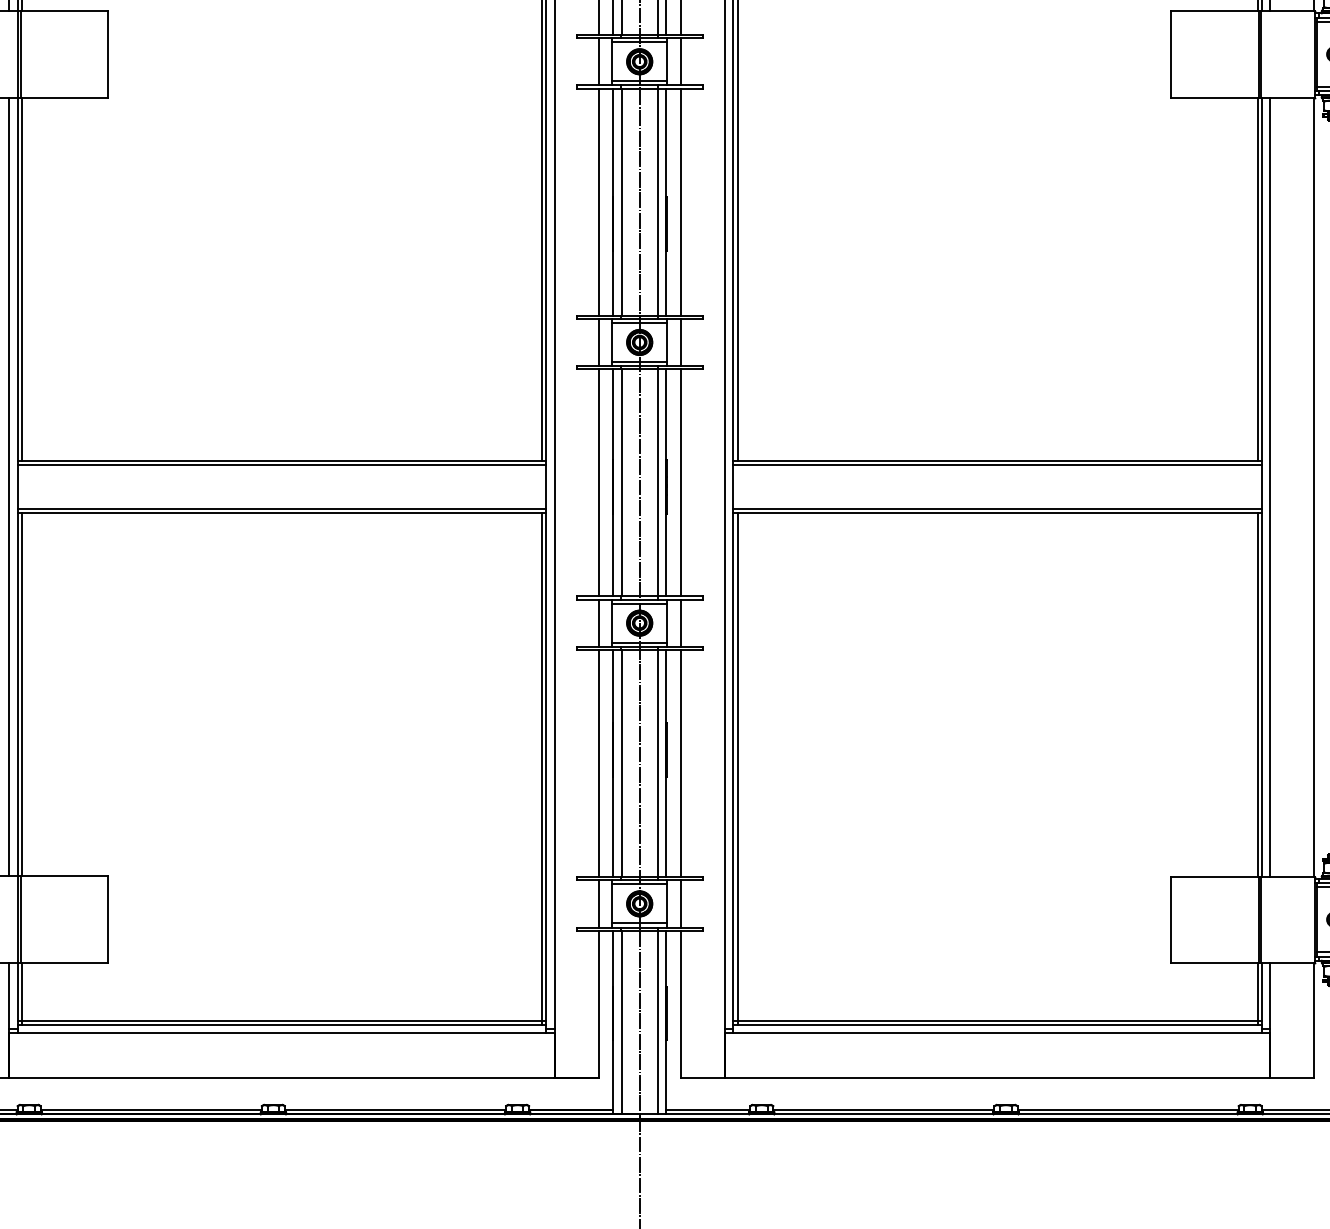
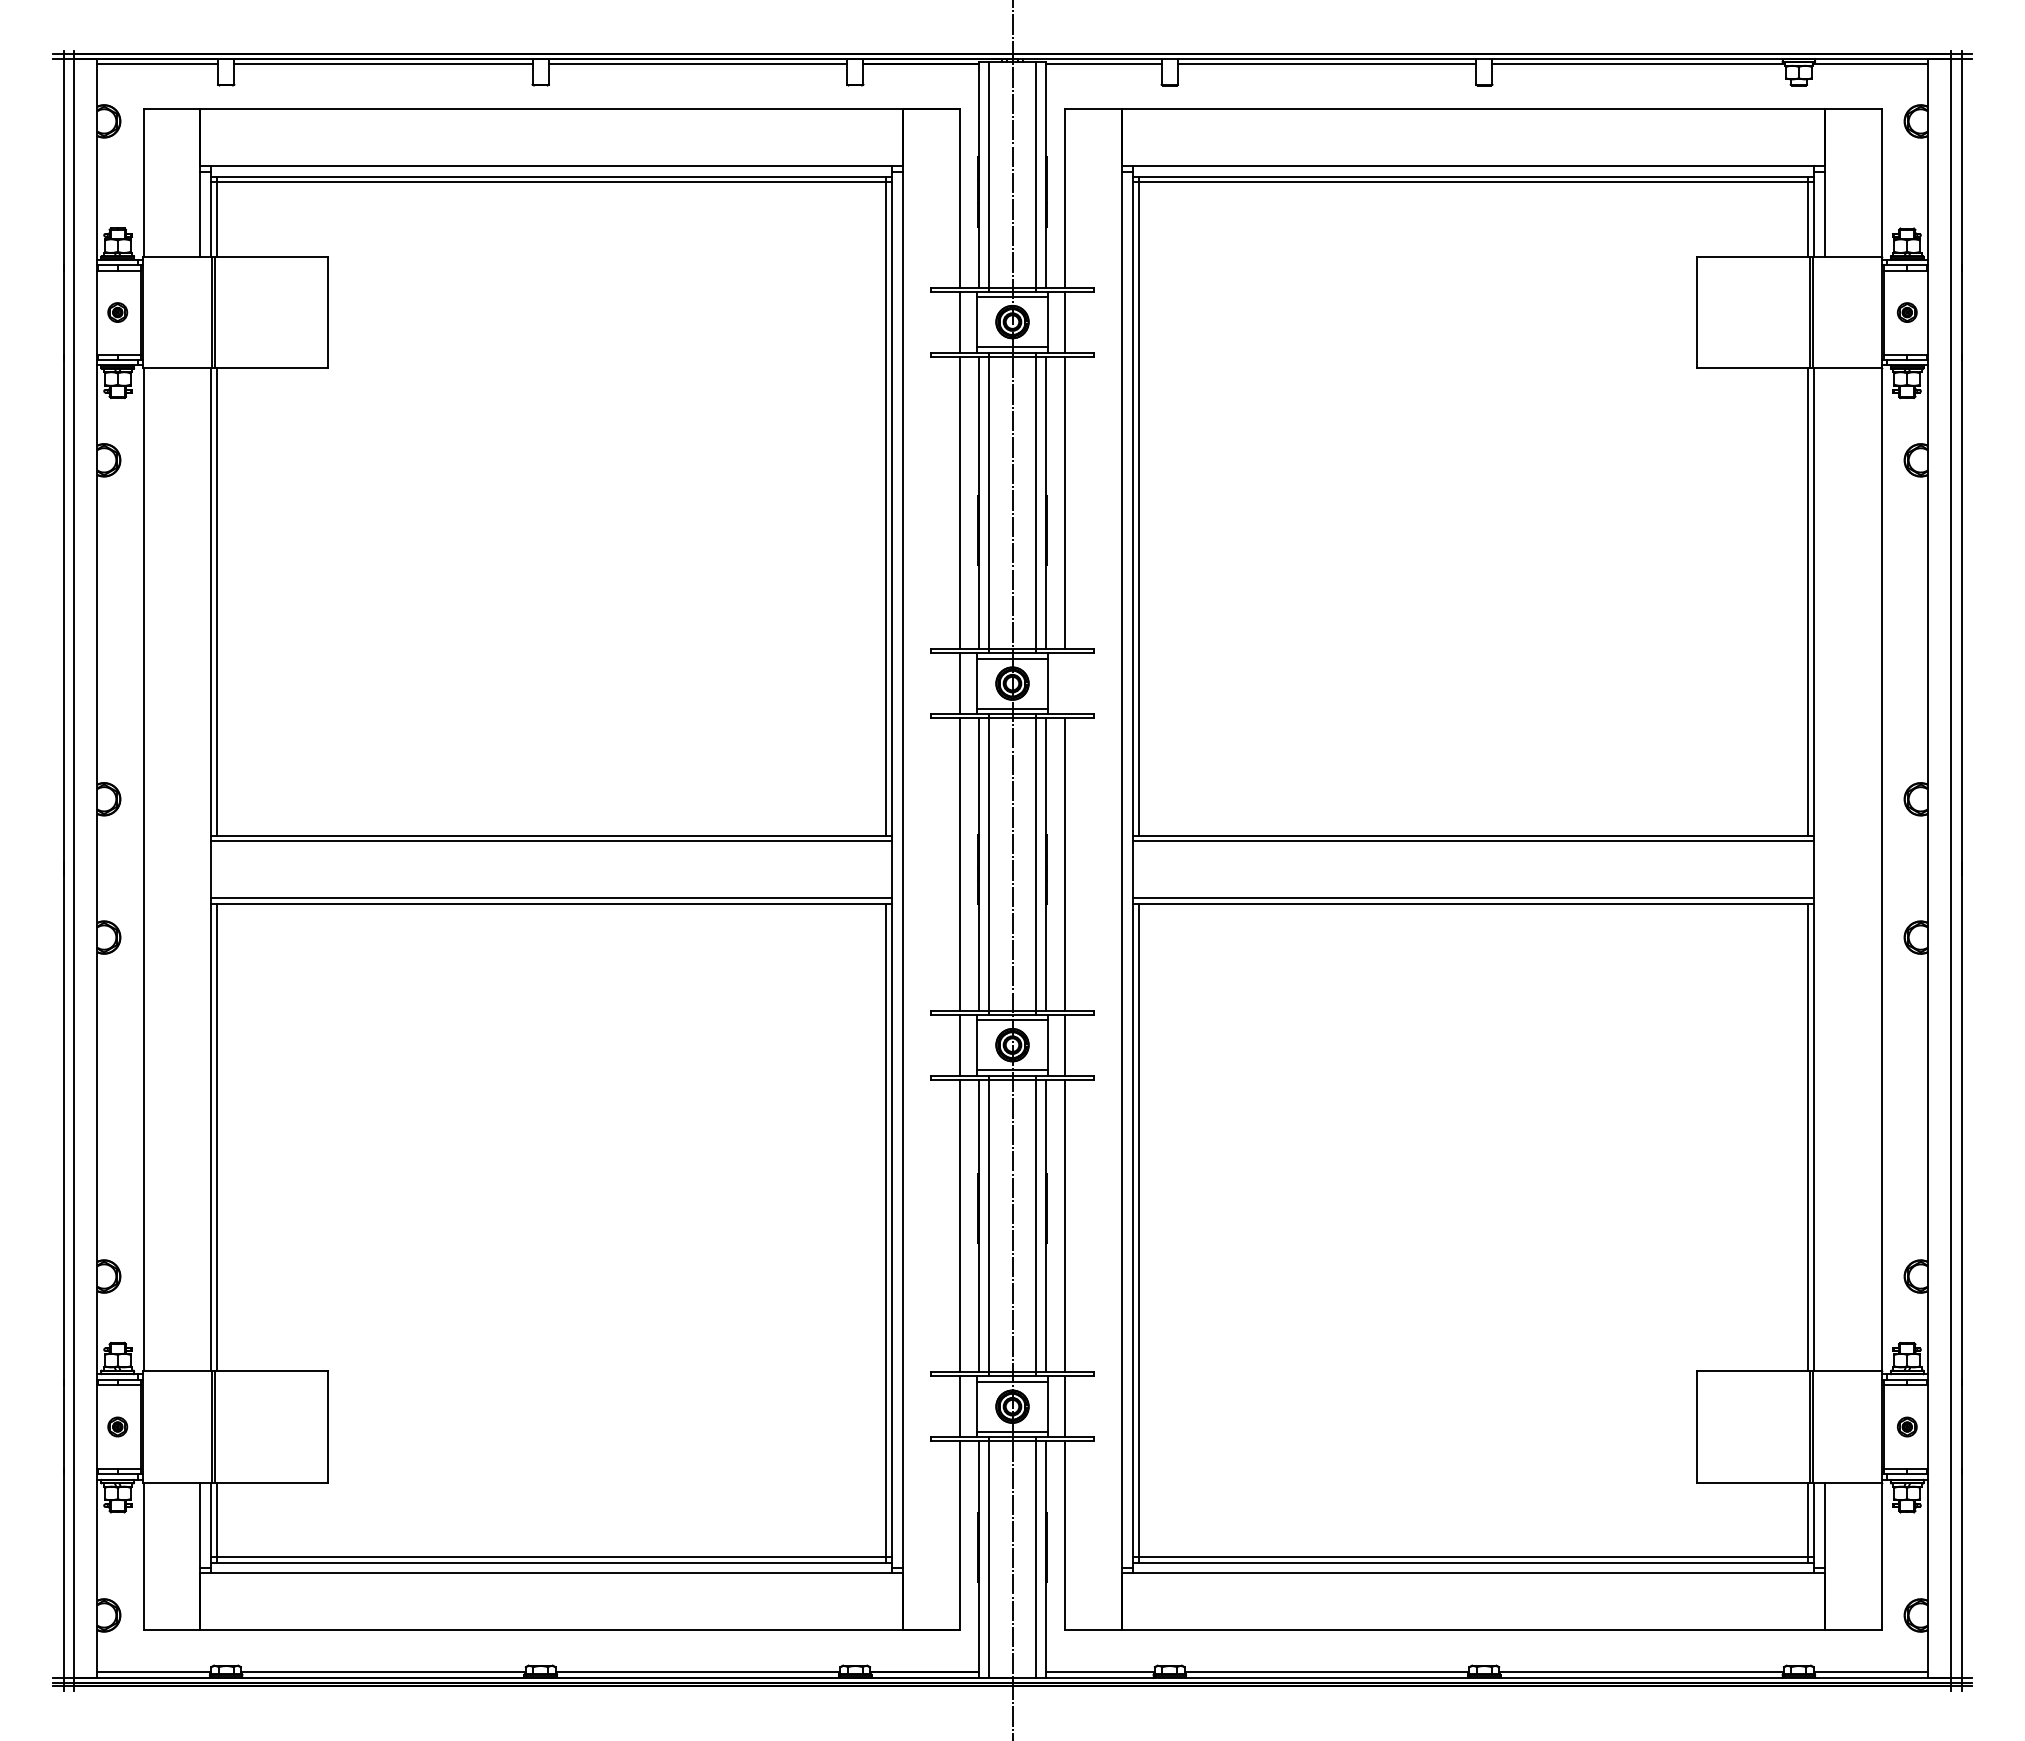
line: (680, 342) -> (1065, 683), removed
line: (9, 486) -> (200, 869), removed
line: (1270, 486) -> (1824, 869), removed

